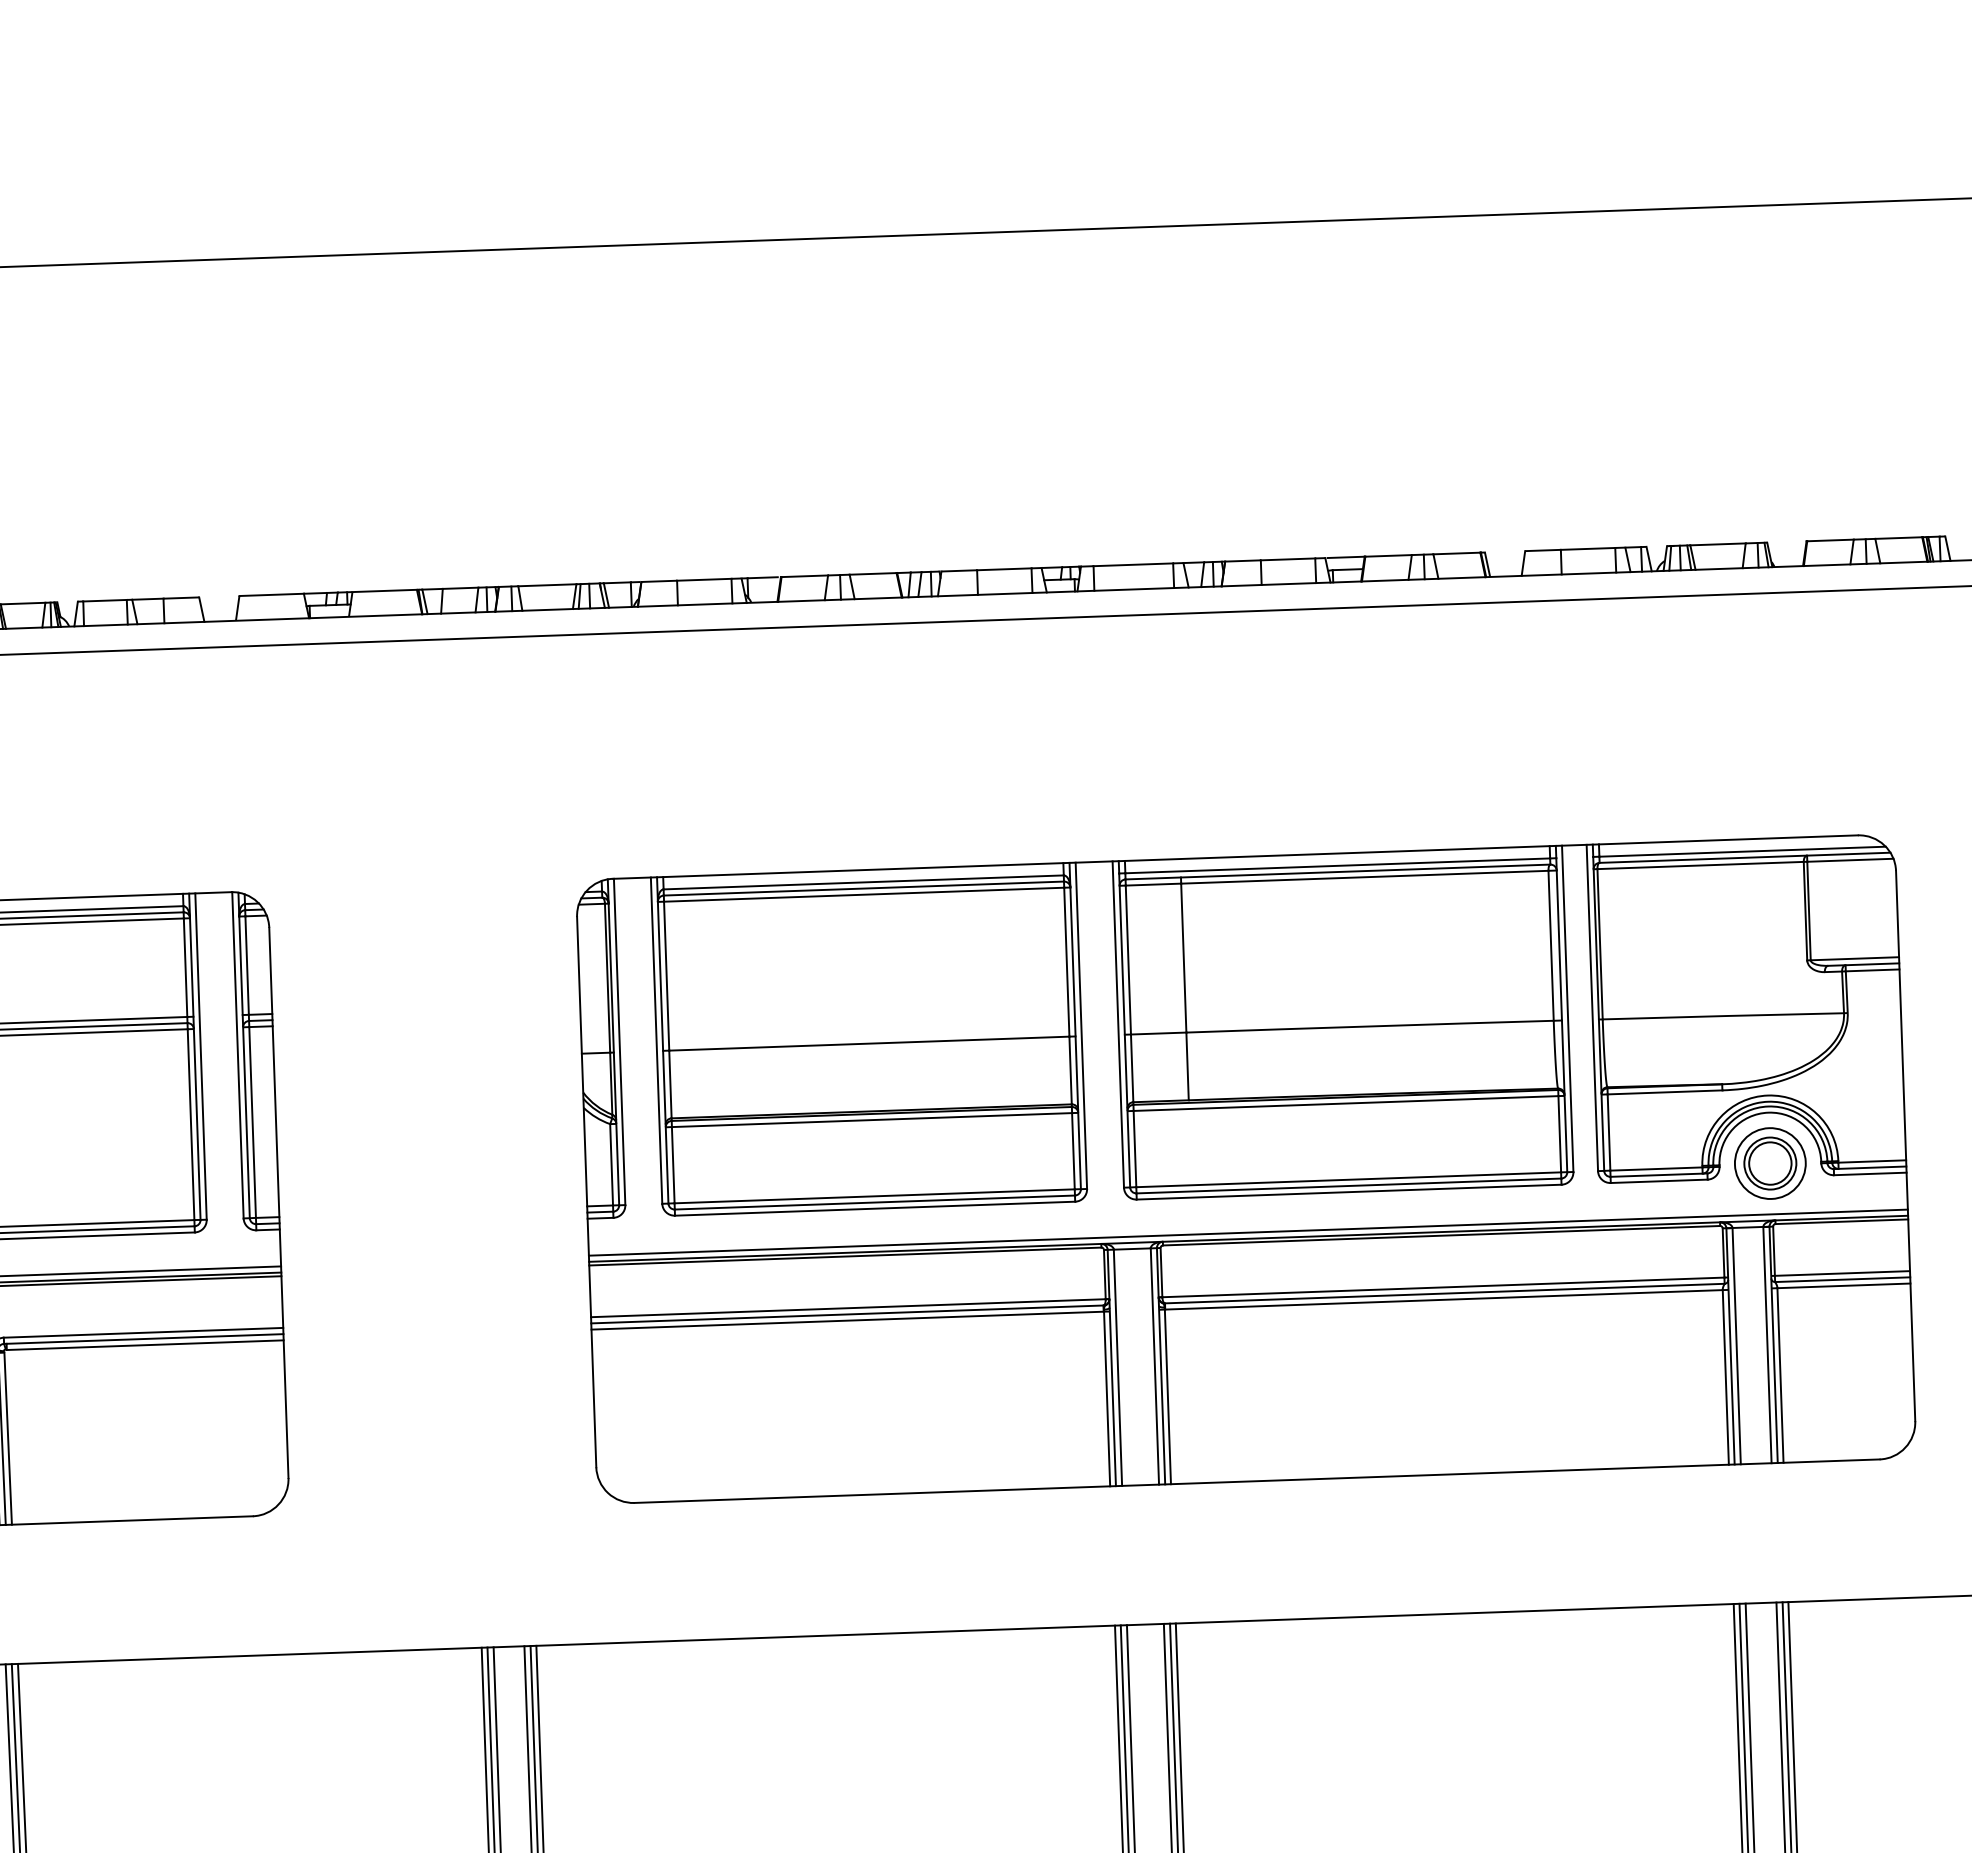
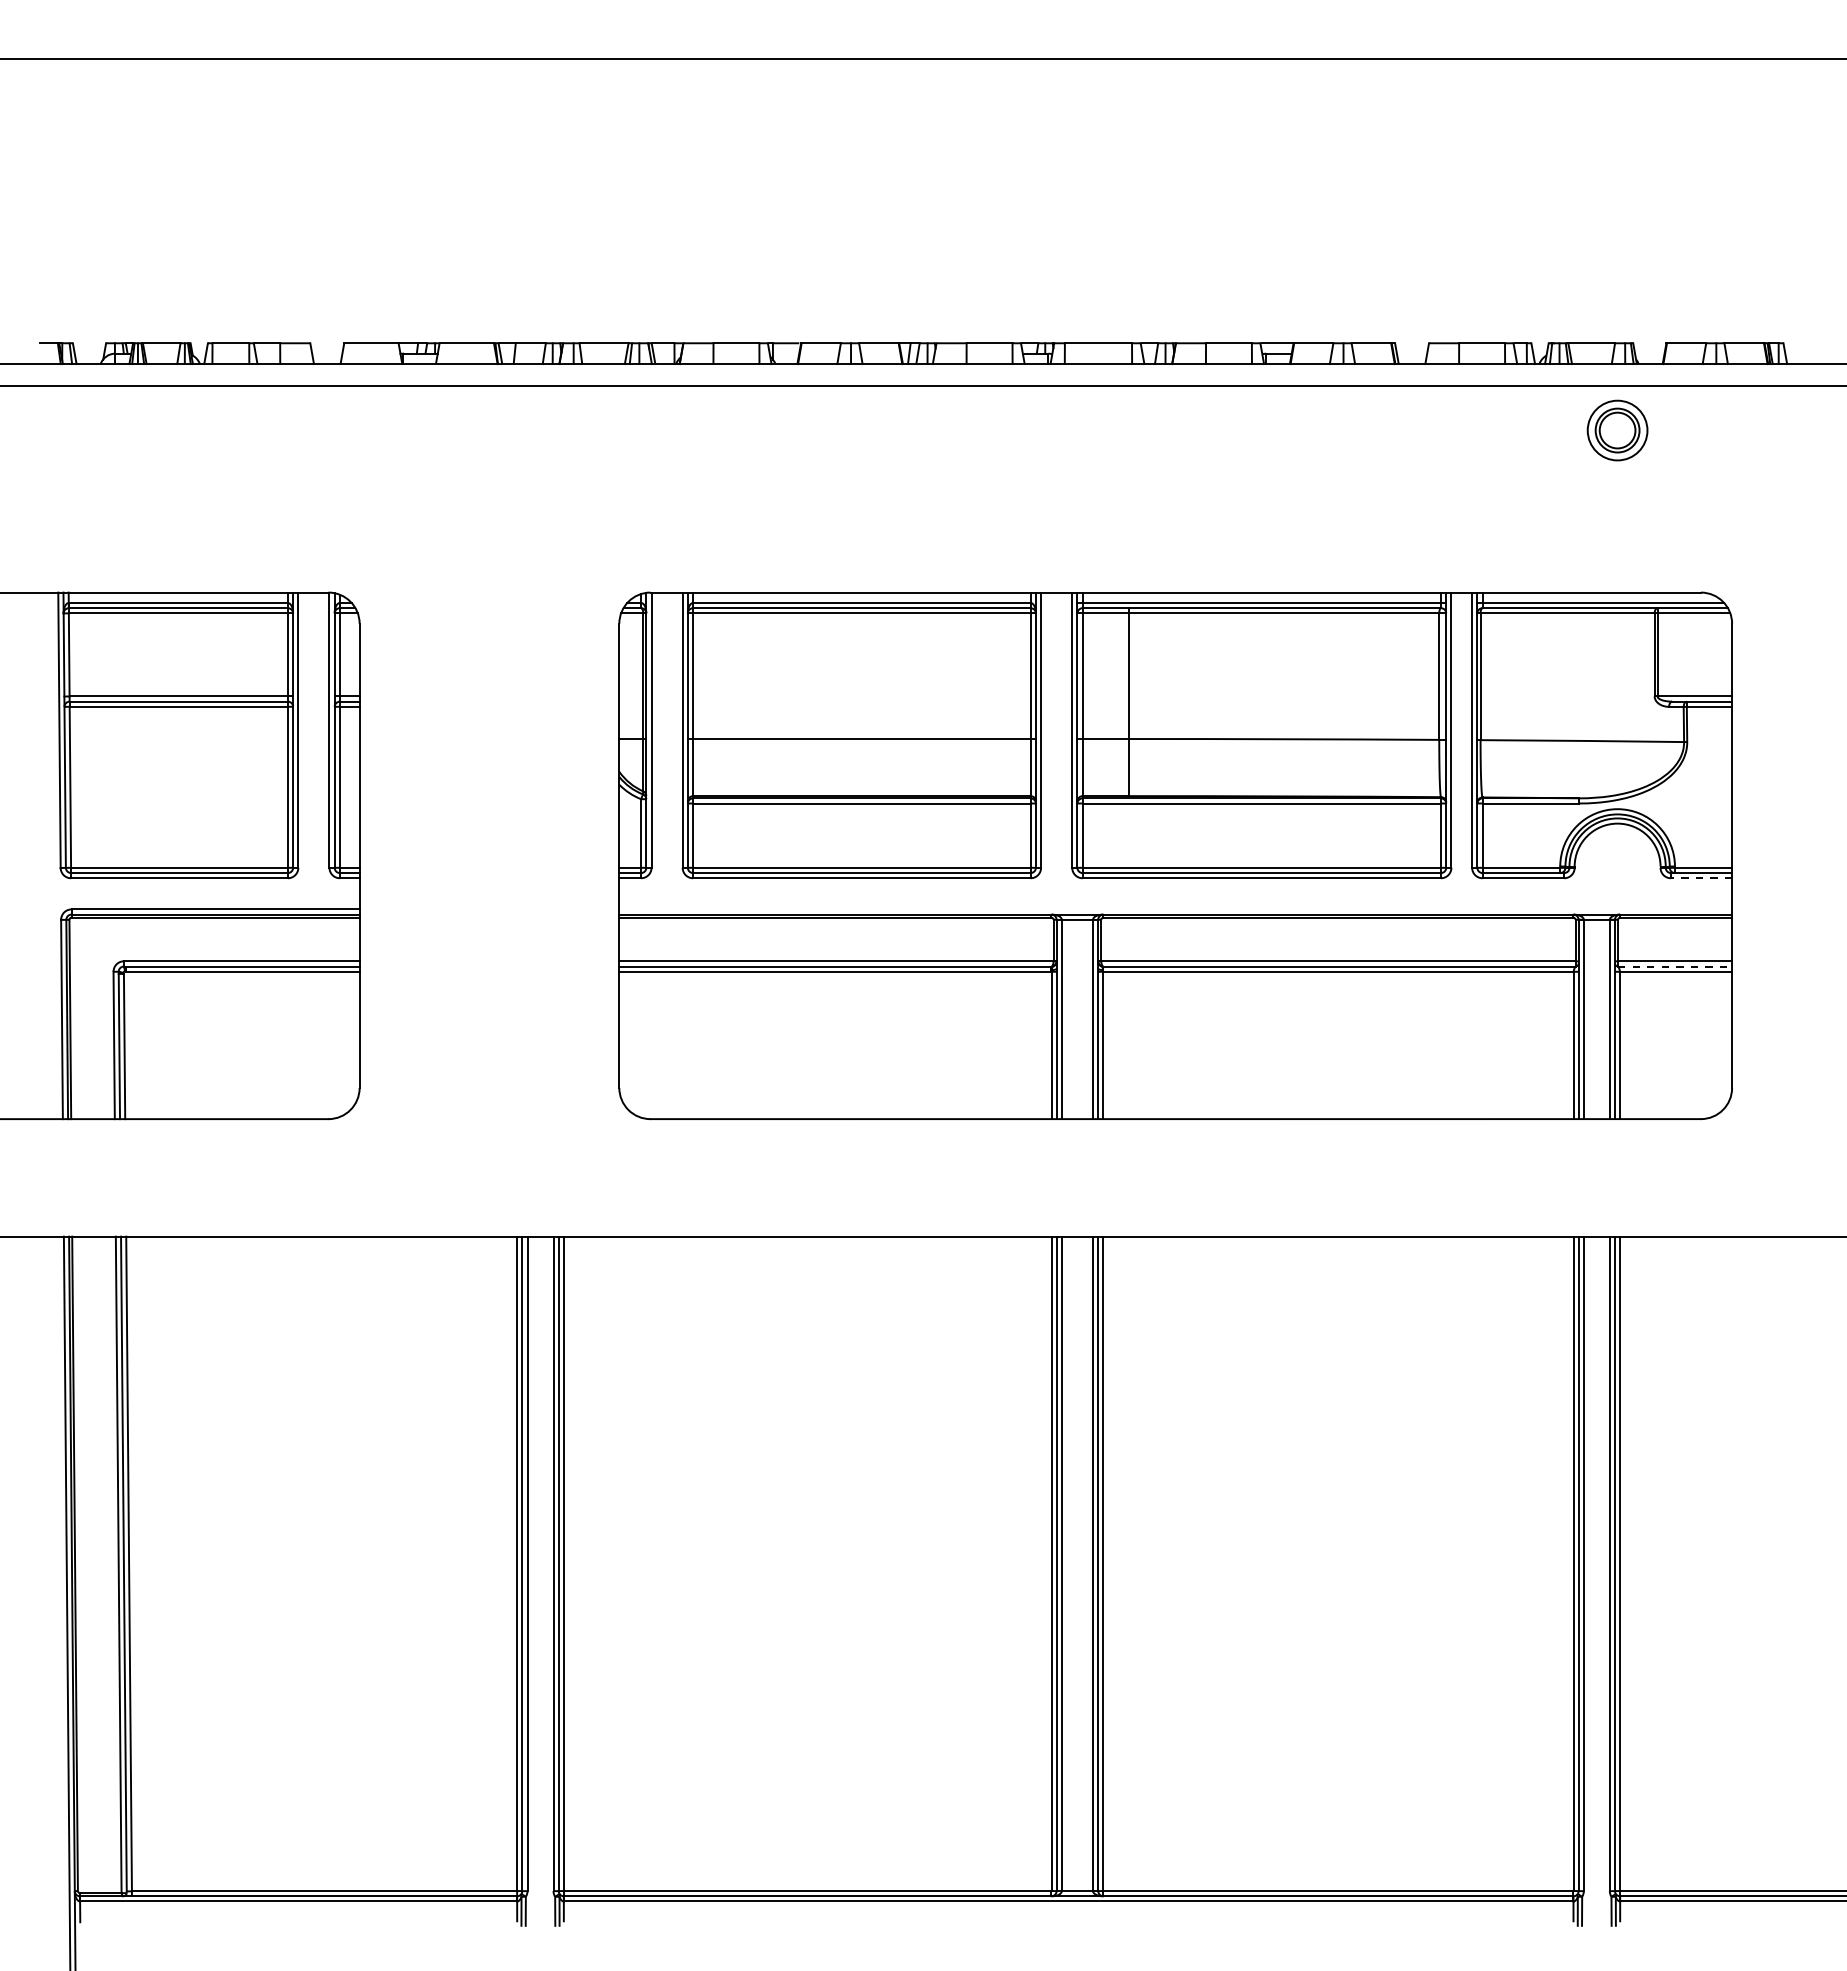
part: (1770, 1163) -> (1617, 430), moved
line: (1870, 1174) -> (1701, 878), solid -> dashed
line: (1248, 1232) -> (1175, 909), removed
line: (1843, 1279) -> (1675, 966), solid -> dashed

